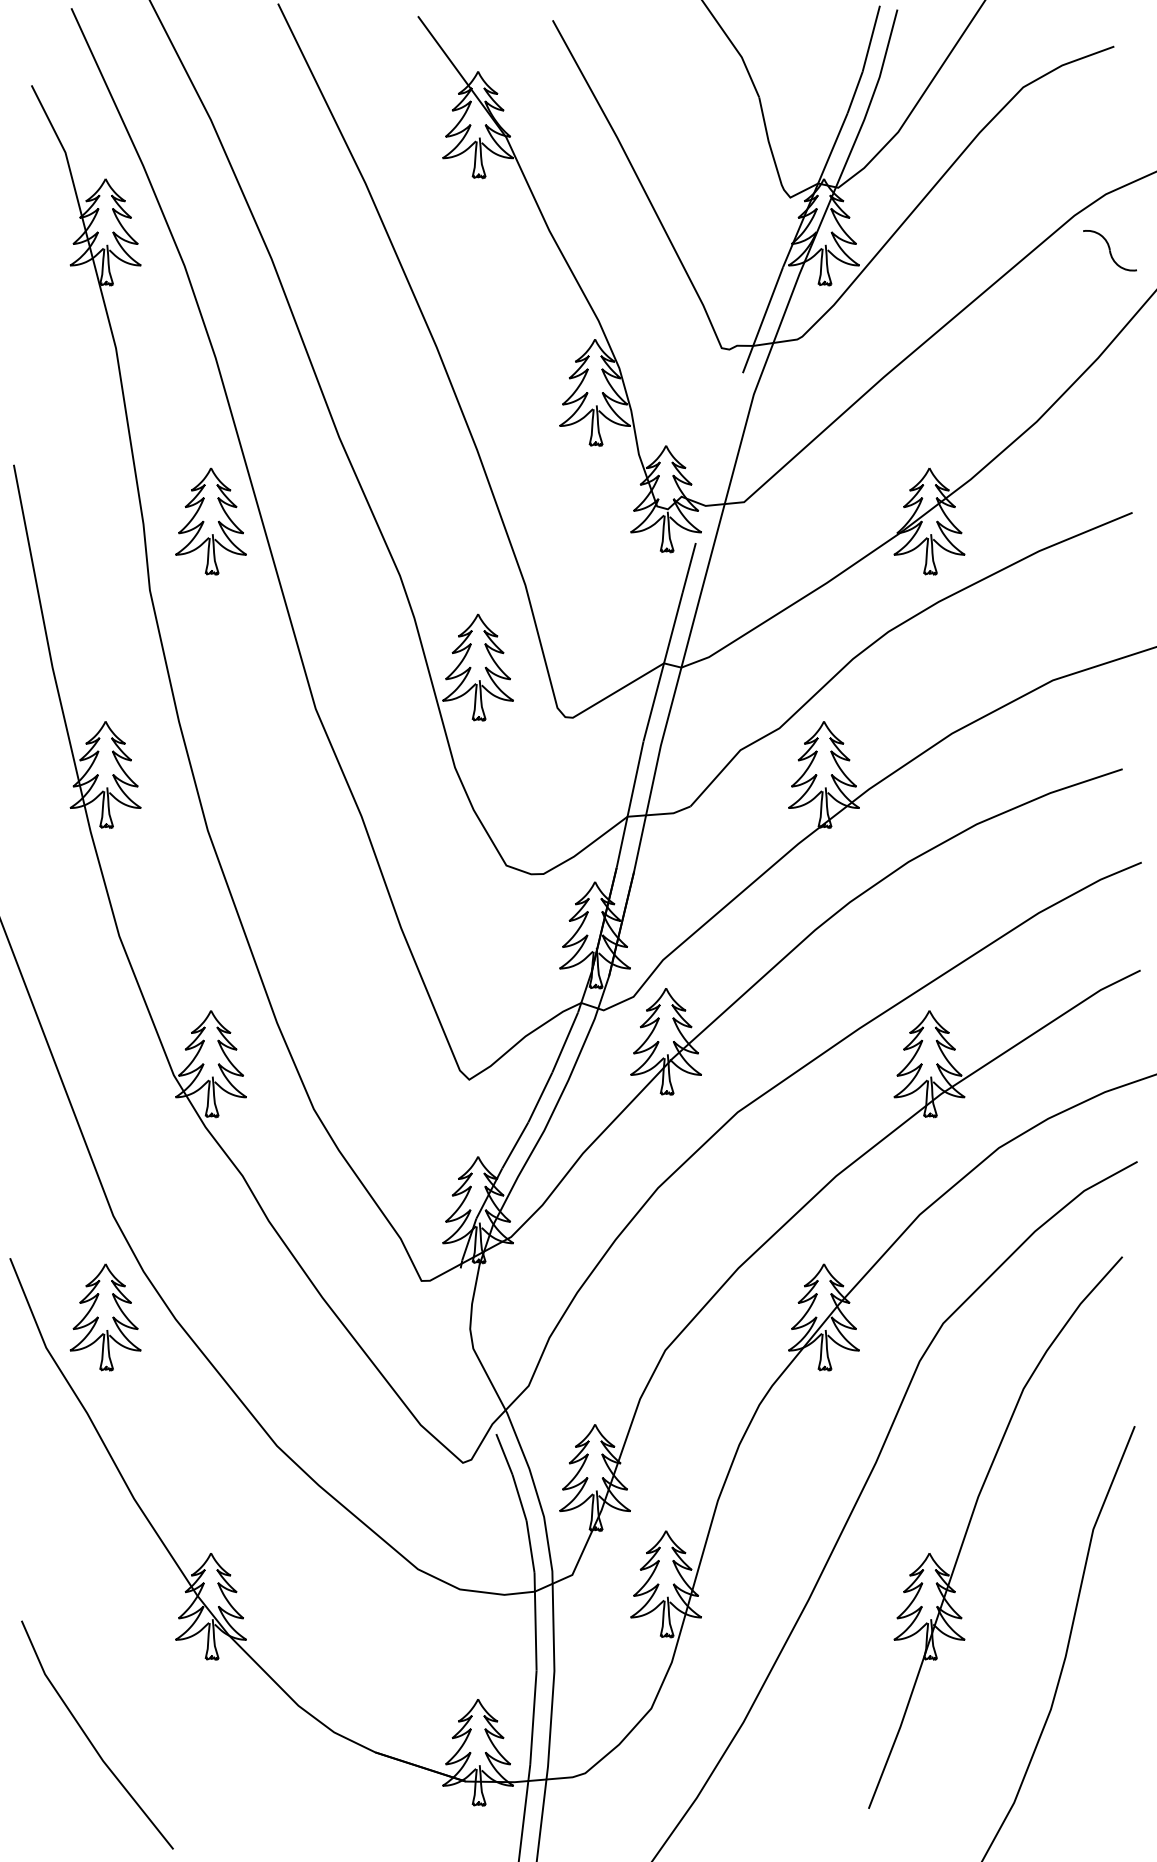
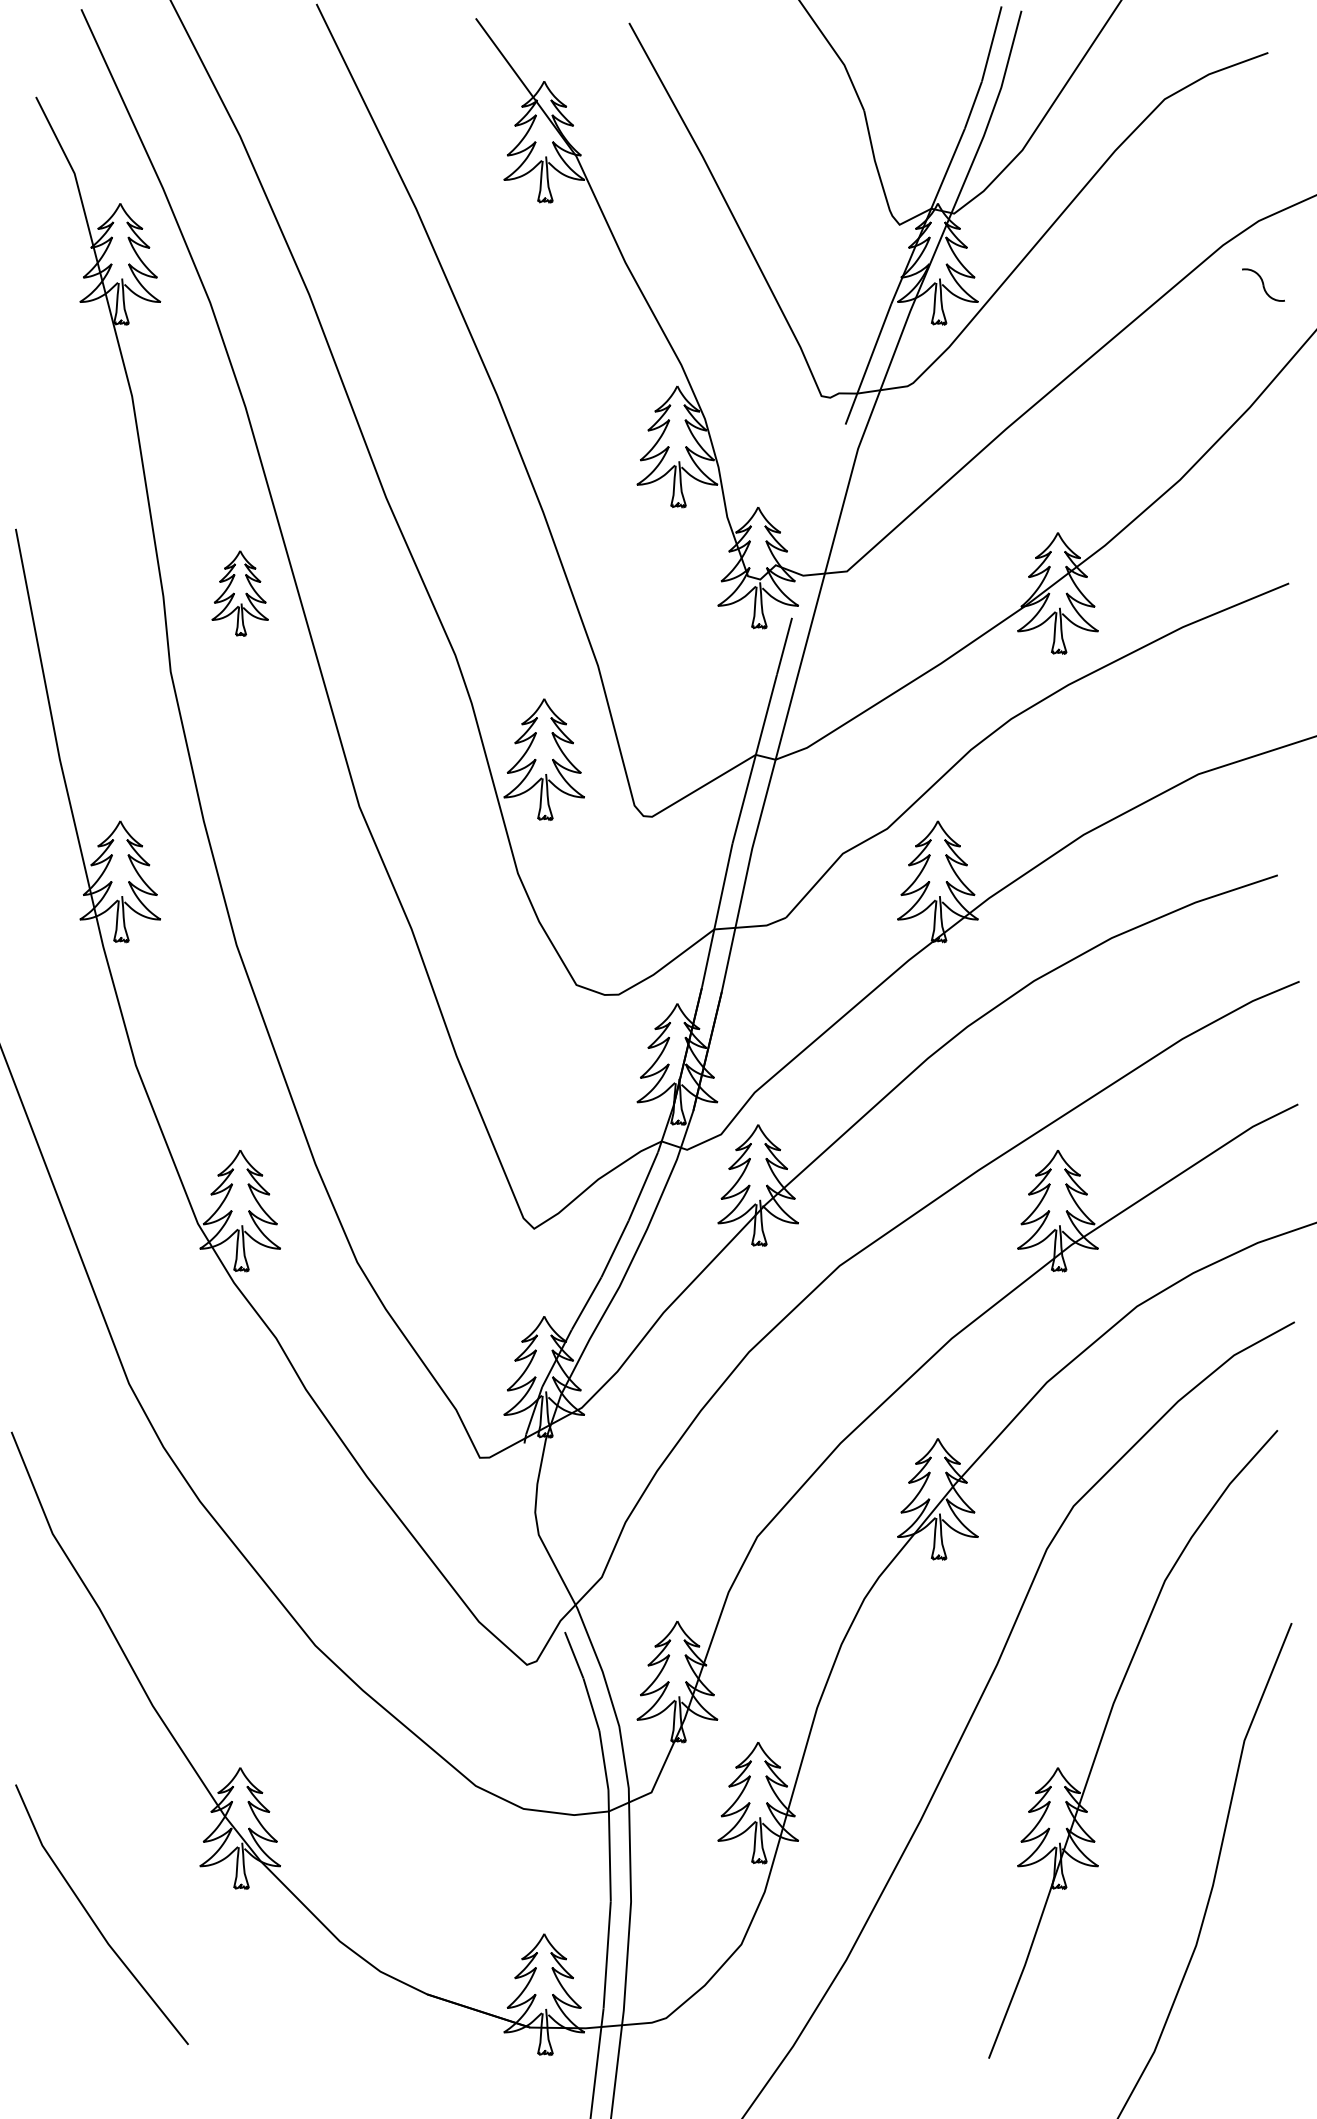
part: (1110, 250) -> (1263, 284), size x0.7
part: (210, 521) -> (239, 593), size x0.7
part: (105, 1317) -> (120, 1499), removed
line: (89, 1739) -> (93, 1919), moved

